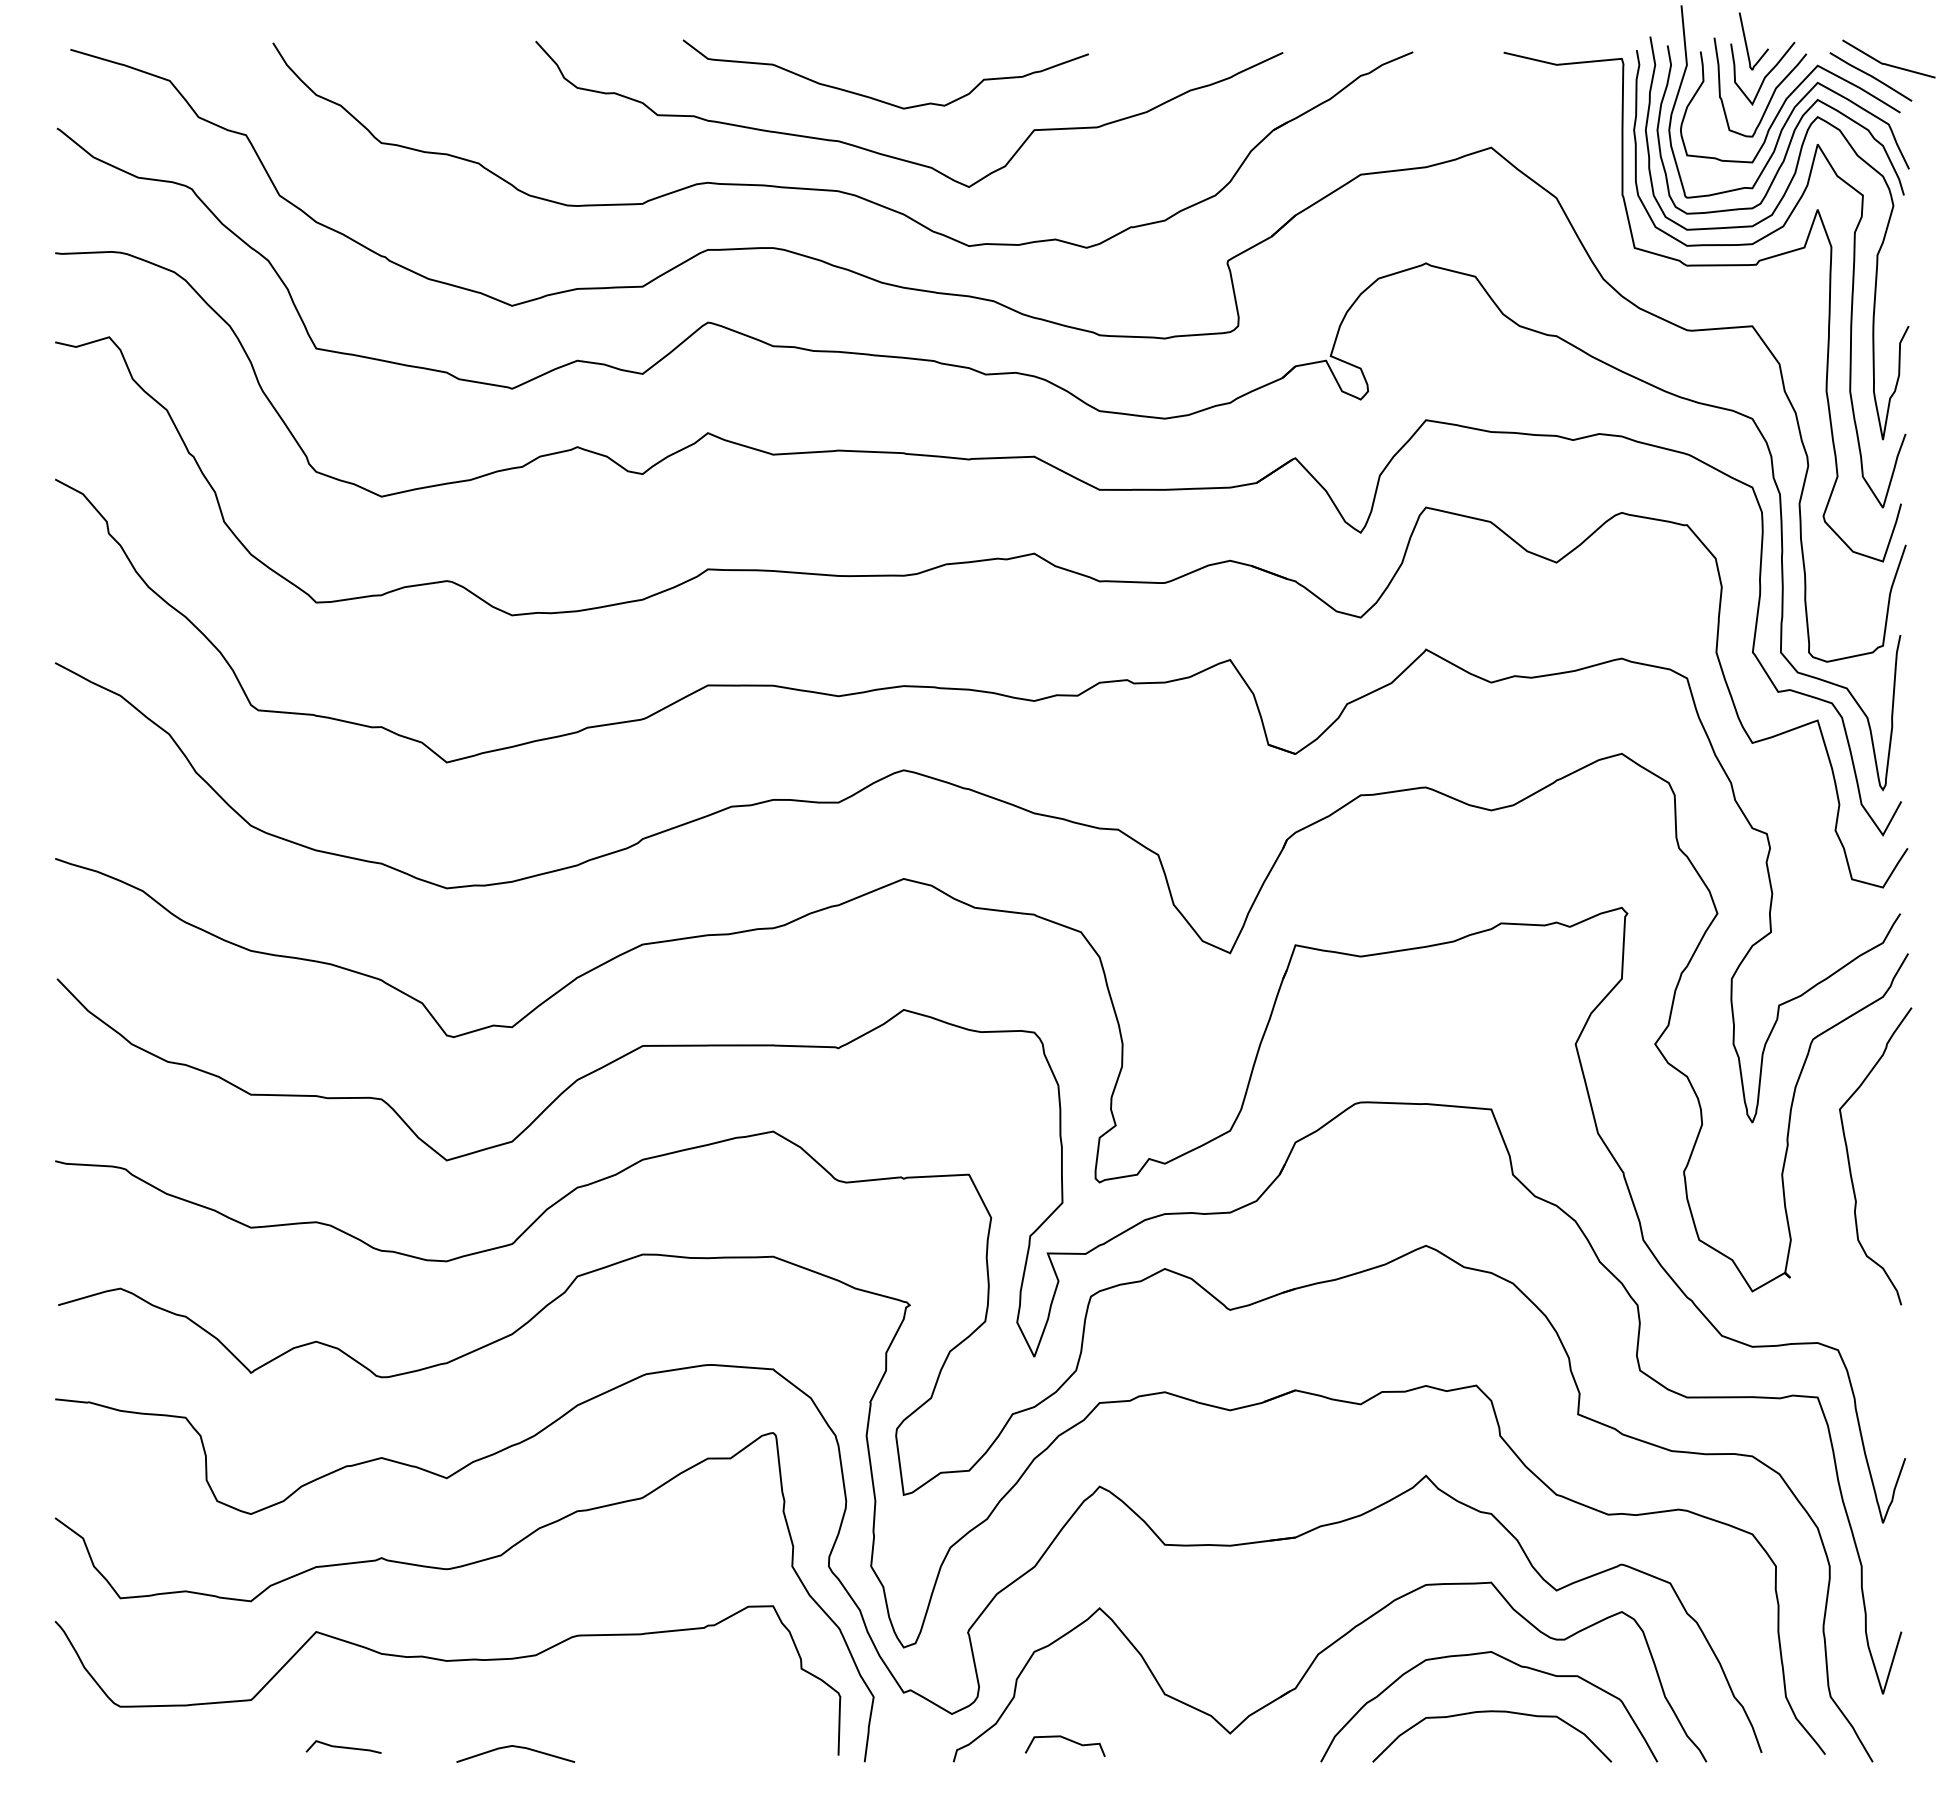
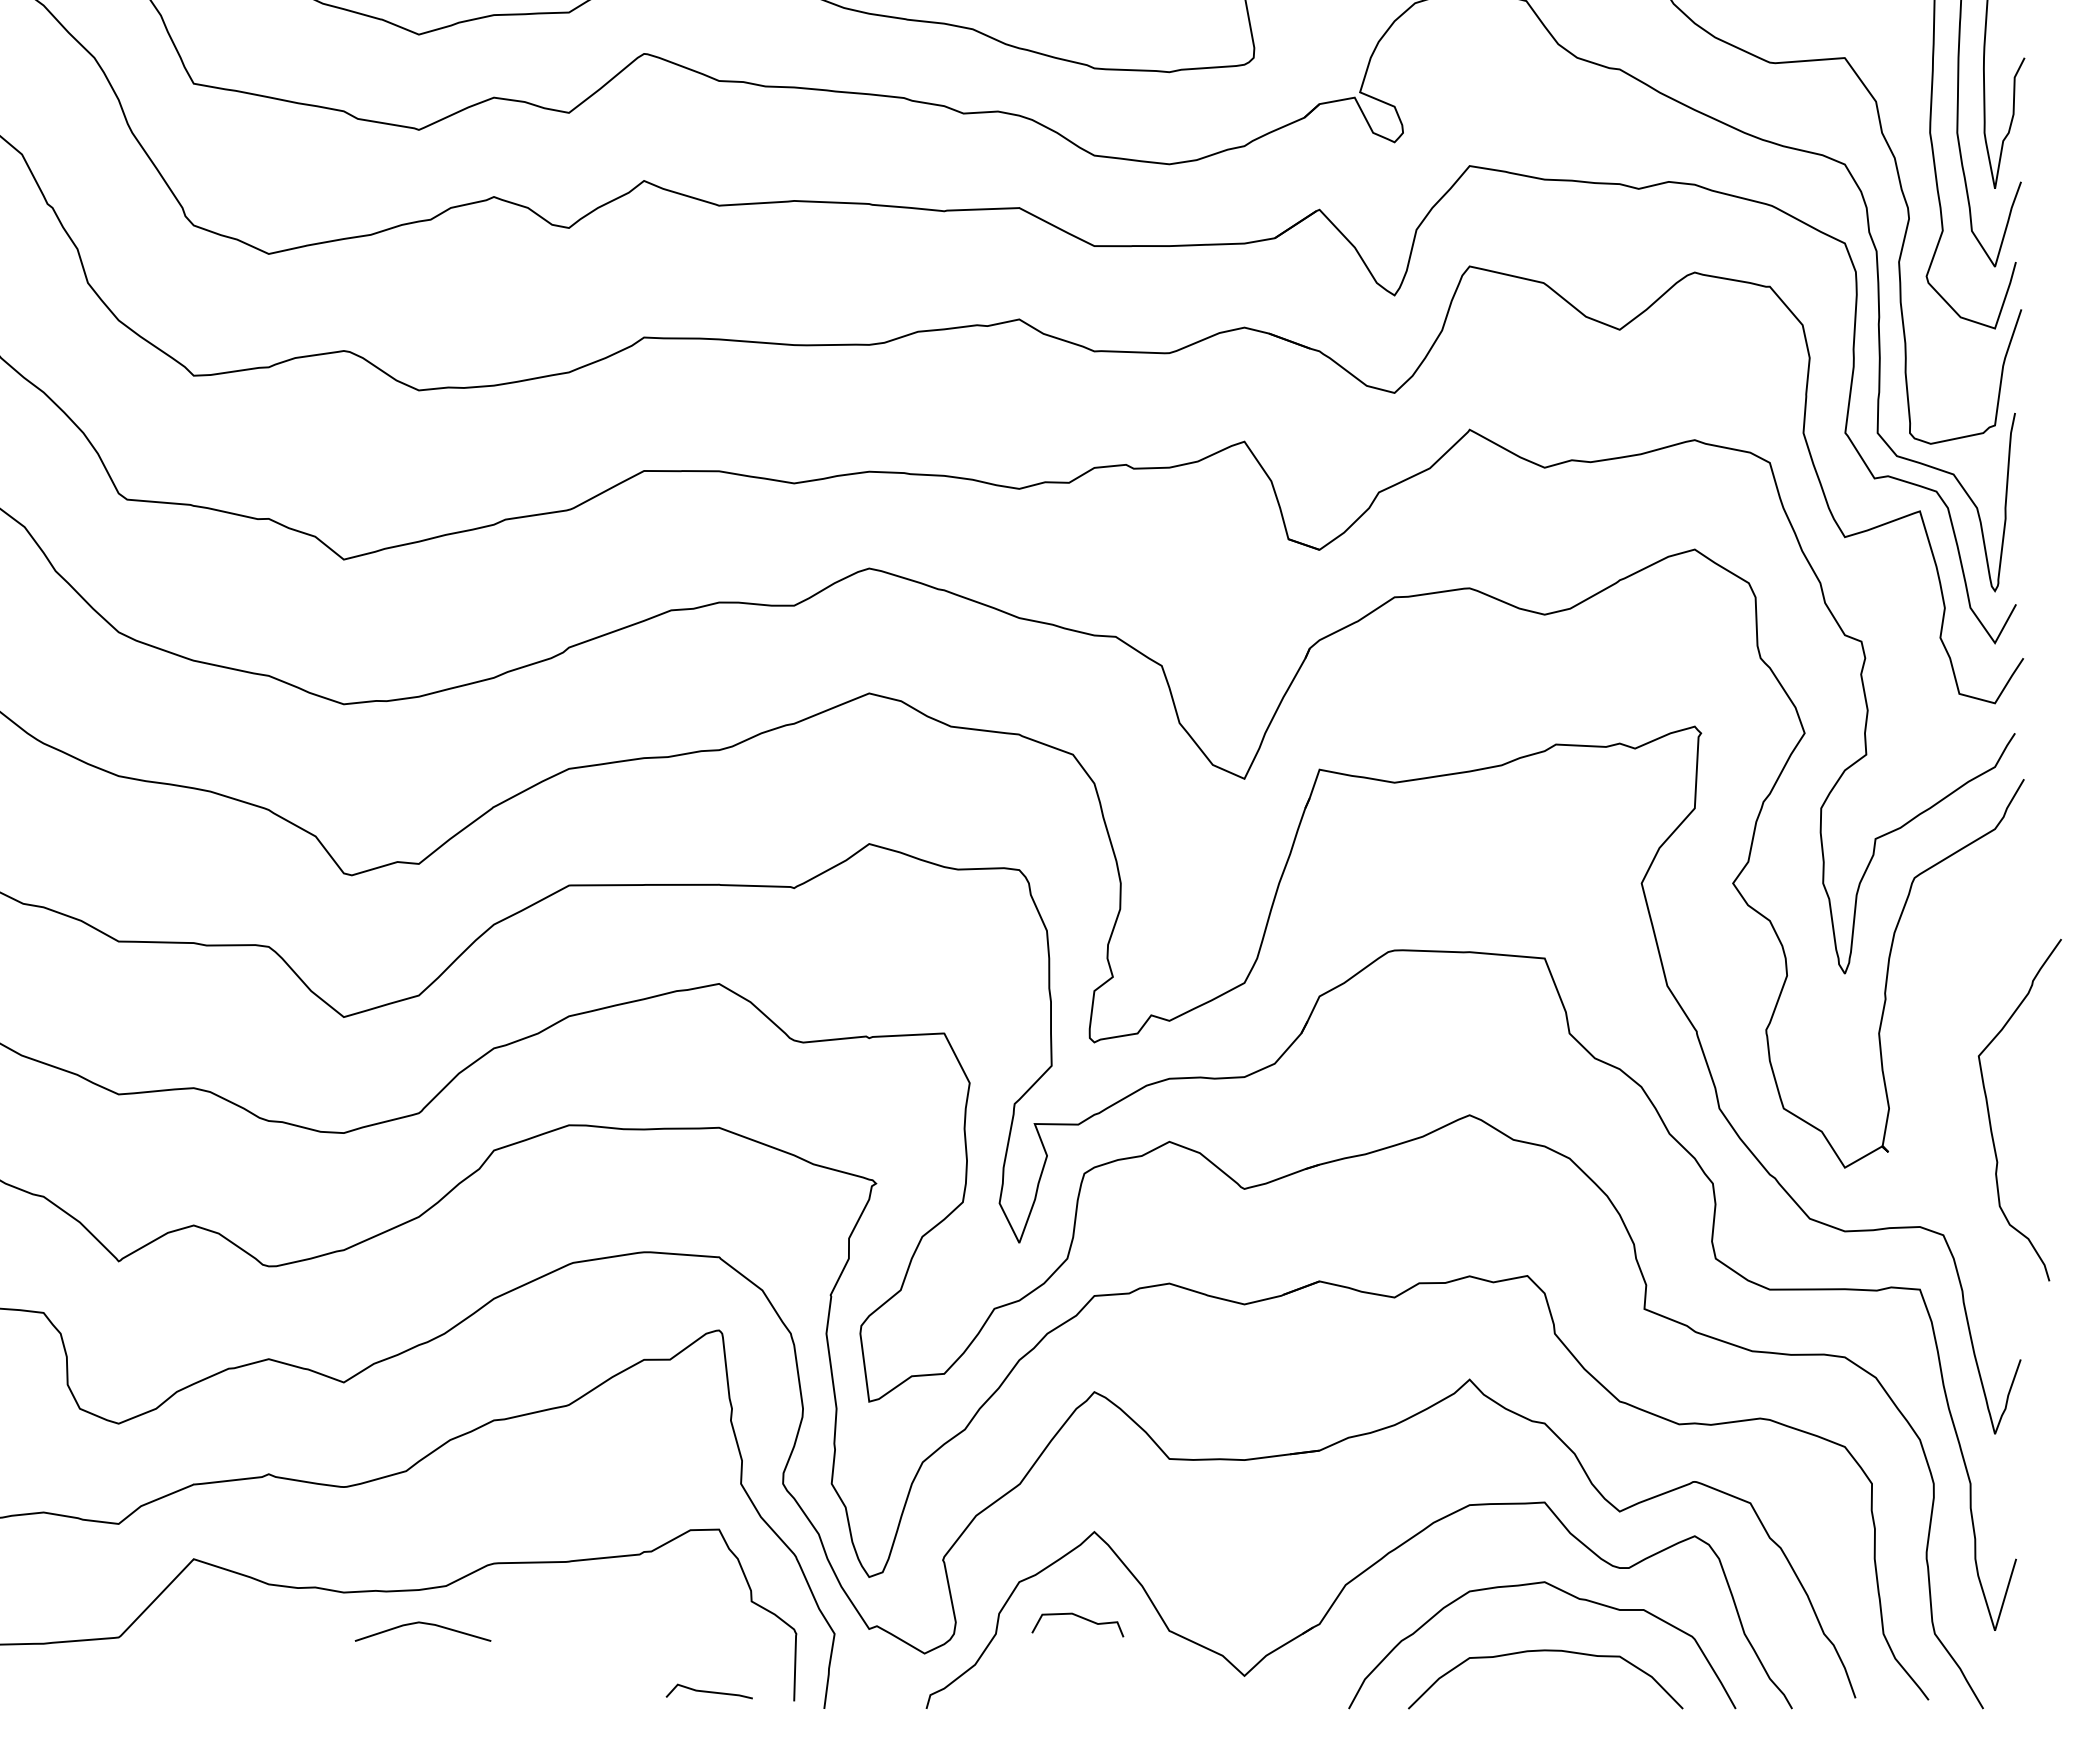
curve: (1849, 1157) -> (1989, 1111), moved
curve: (1067, 1740) -> (1080, 1618), moved
line: (343, 1746) -> (709, 1690), moved
line: (515, 1747) -> (422, 1624), moved

